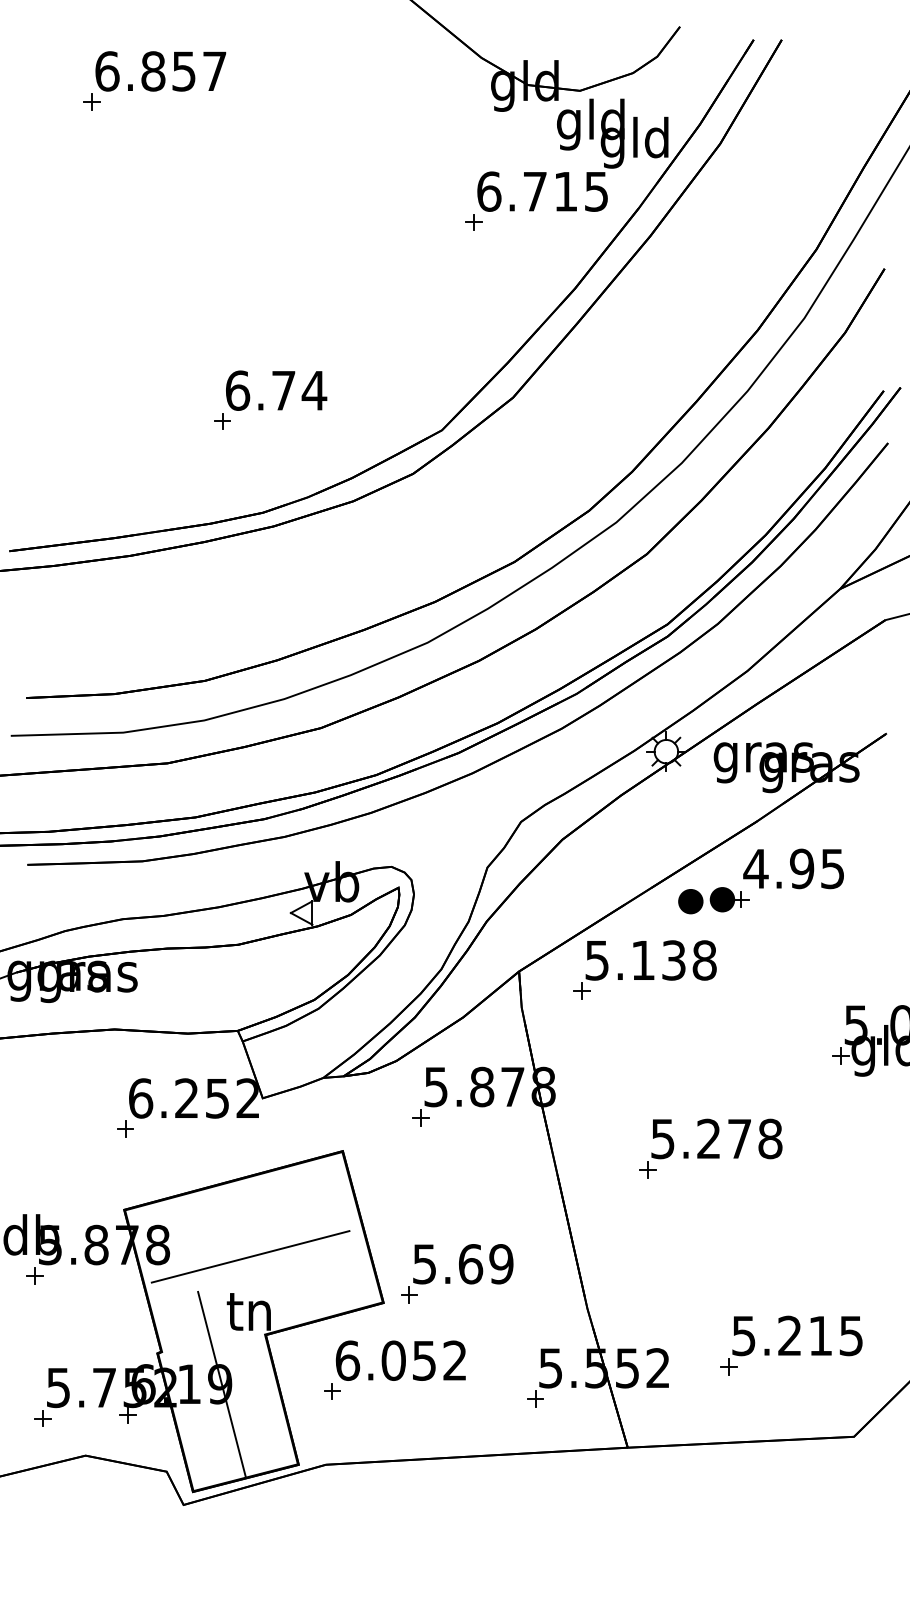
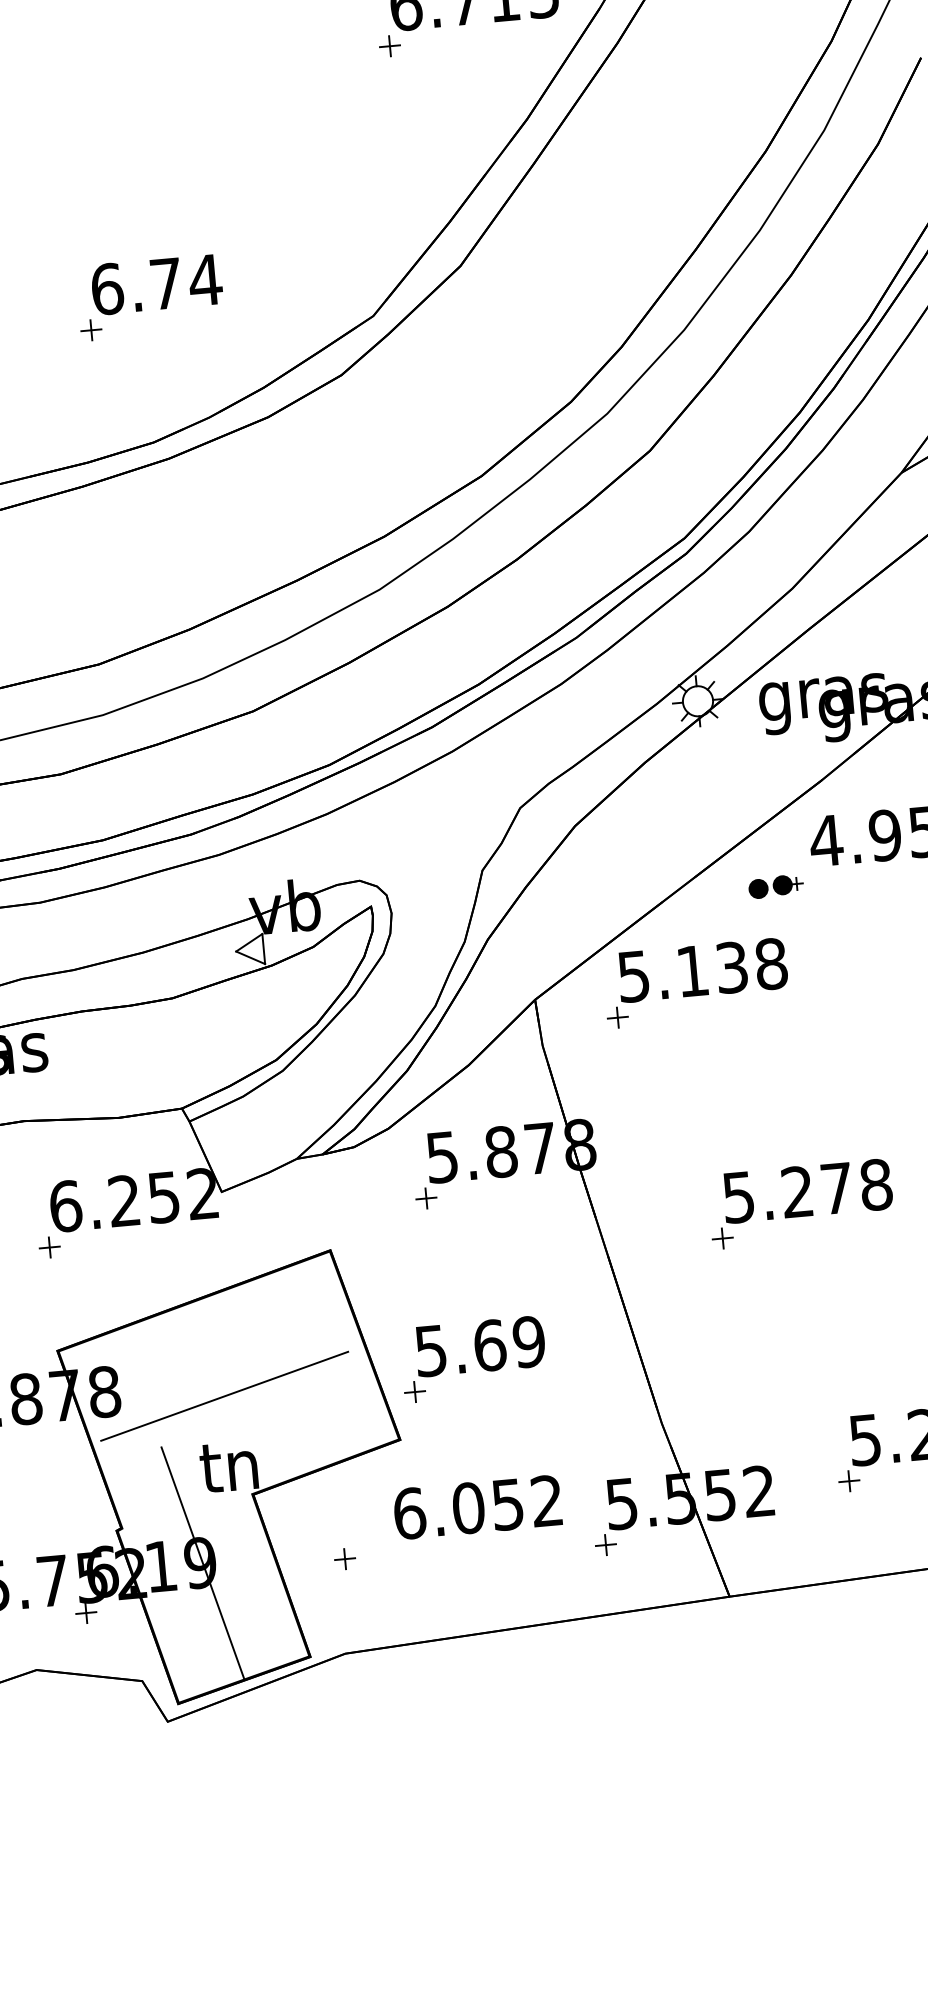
part: (713, 900) -> (775, 886), size x0.6
part: (457, 1273) -> (474, 1358), moved
text: (400, 1360) -> (477, 1507), moved

